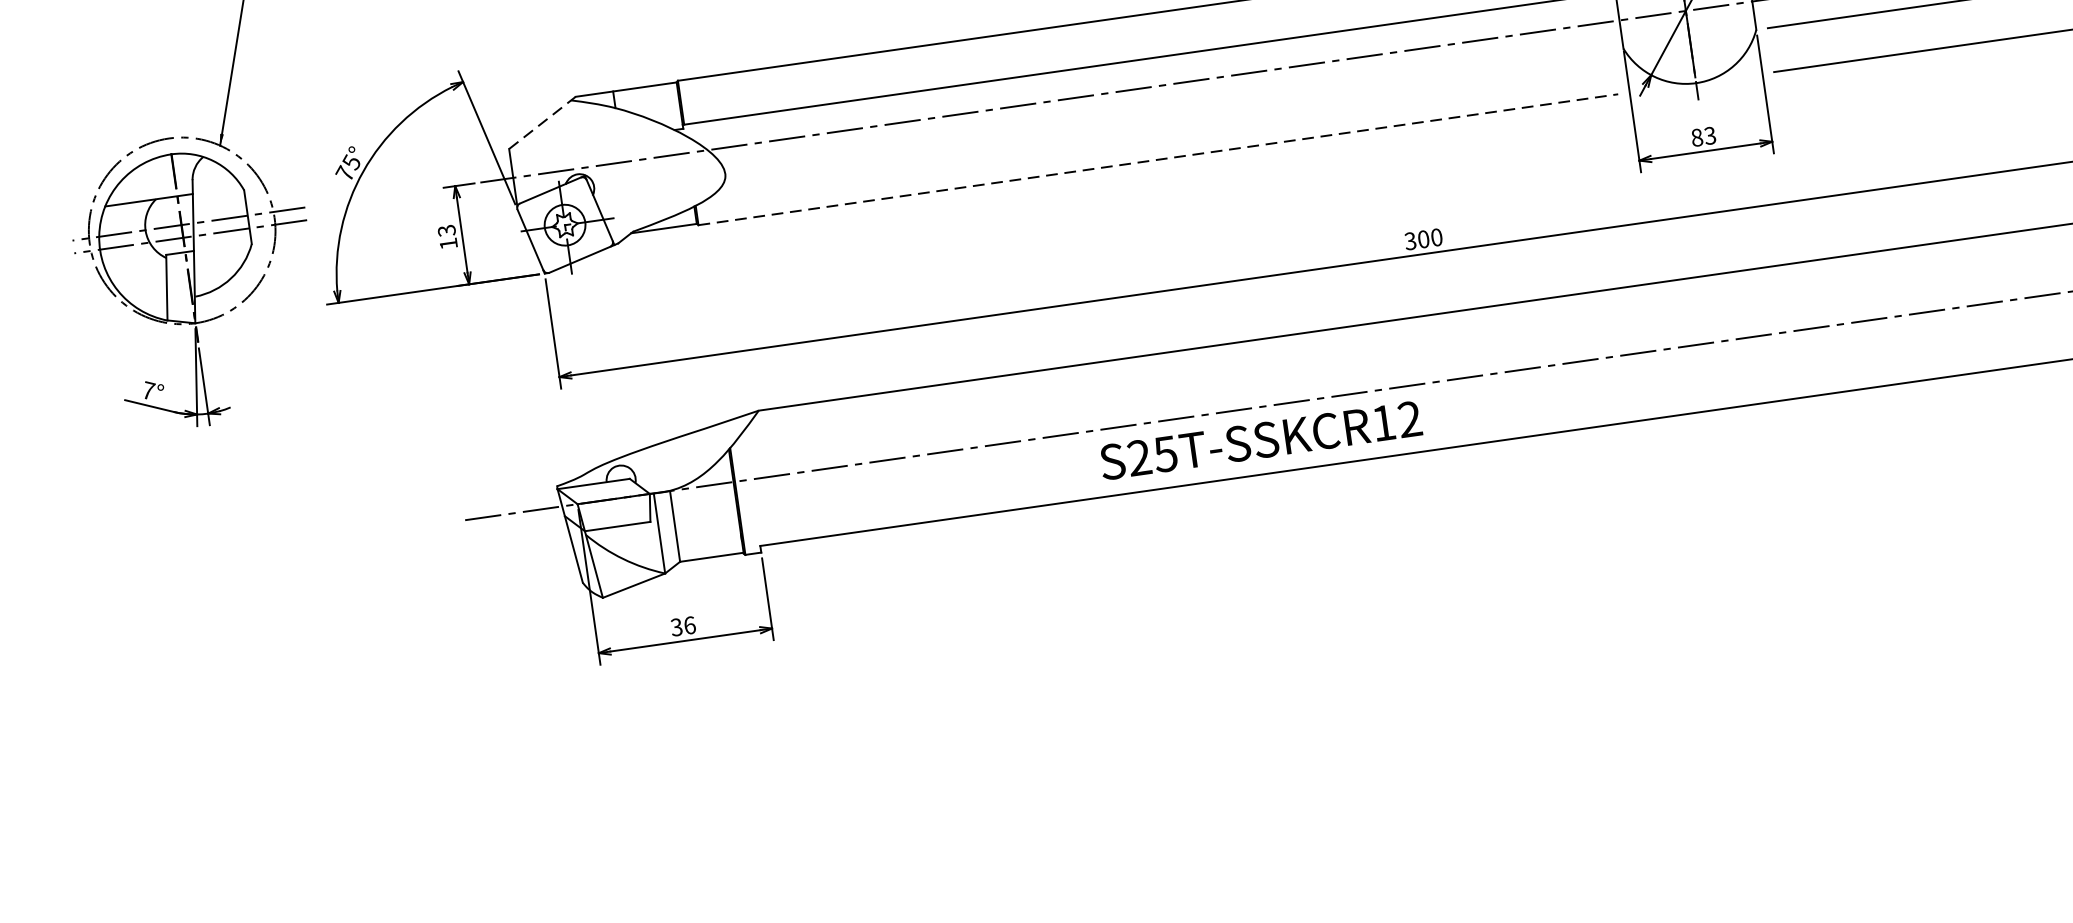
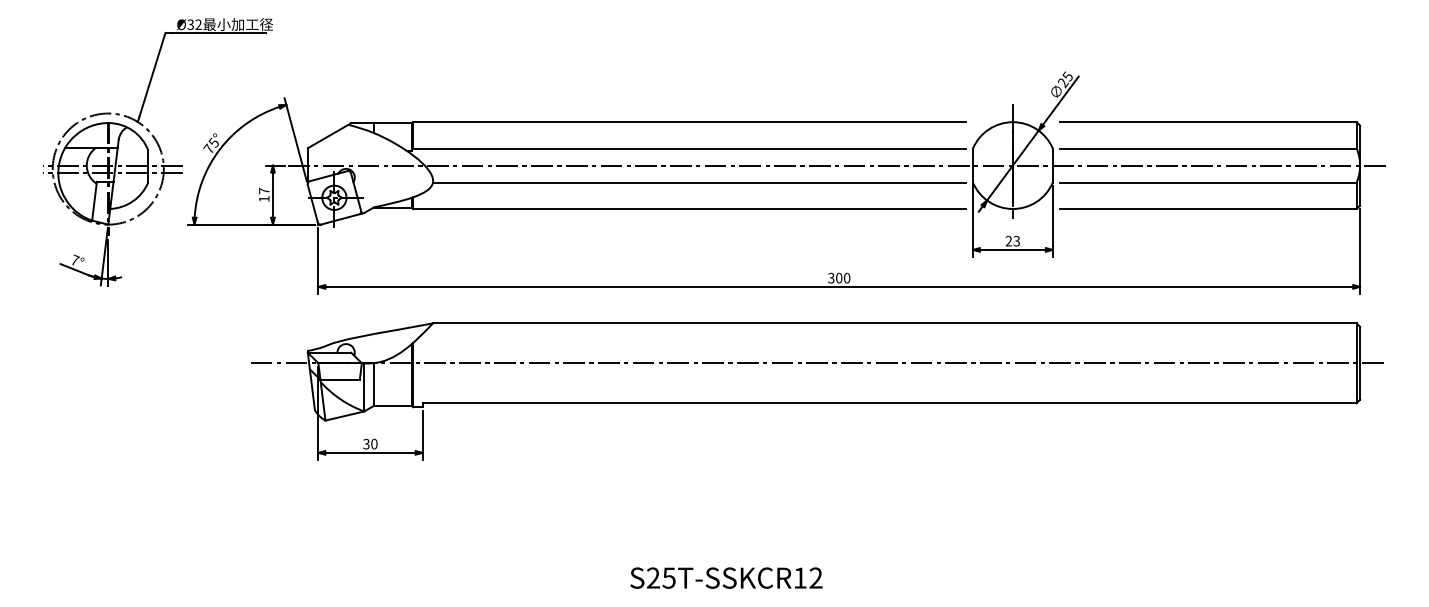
line: (1168, 113) -> (699, 182), added
line: (543, 122) -> (330, 135), dashed -> solid
text: (1696, 138) -> (1008, 241), 83 -> 23
line: (1160, 160) -> (690, 209), dashed -> solid
text: (447, 231) -> (264, 191), 13 -> 17
text: (1260, 439) -> (726, 577), moved
text: (689, 624) -> (374, 443), 36 -> 30

